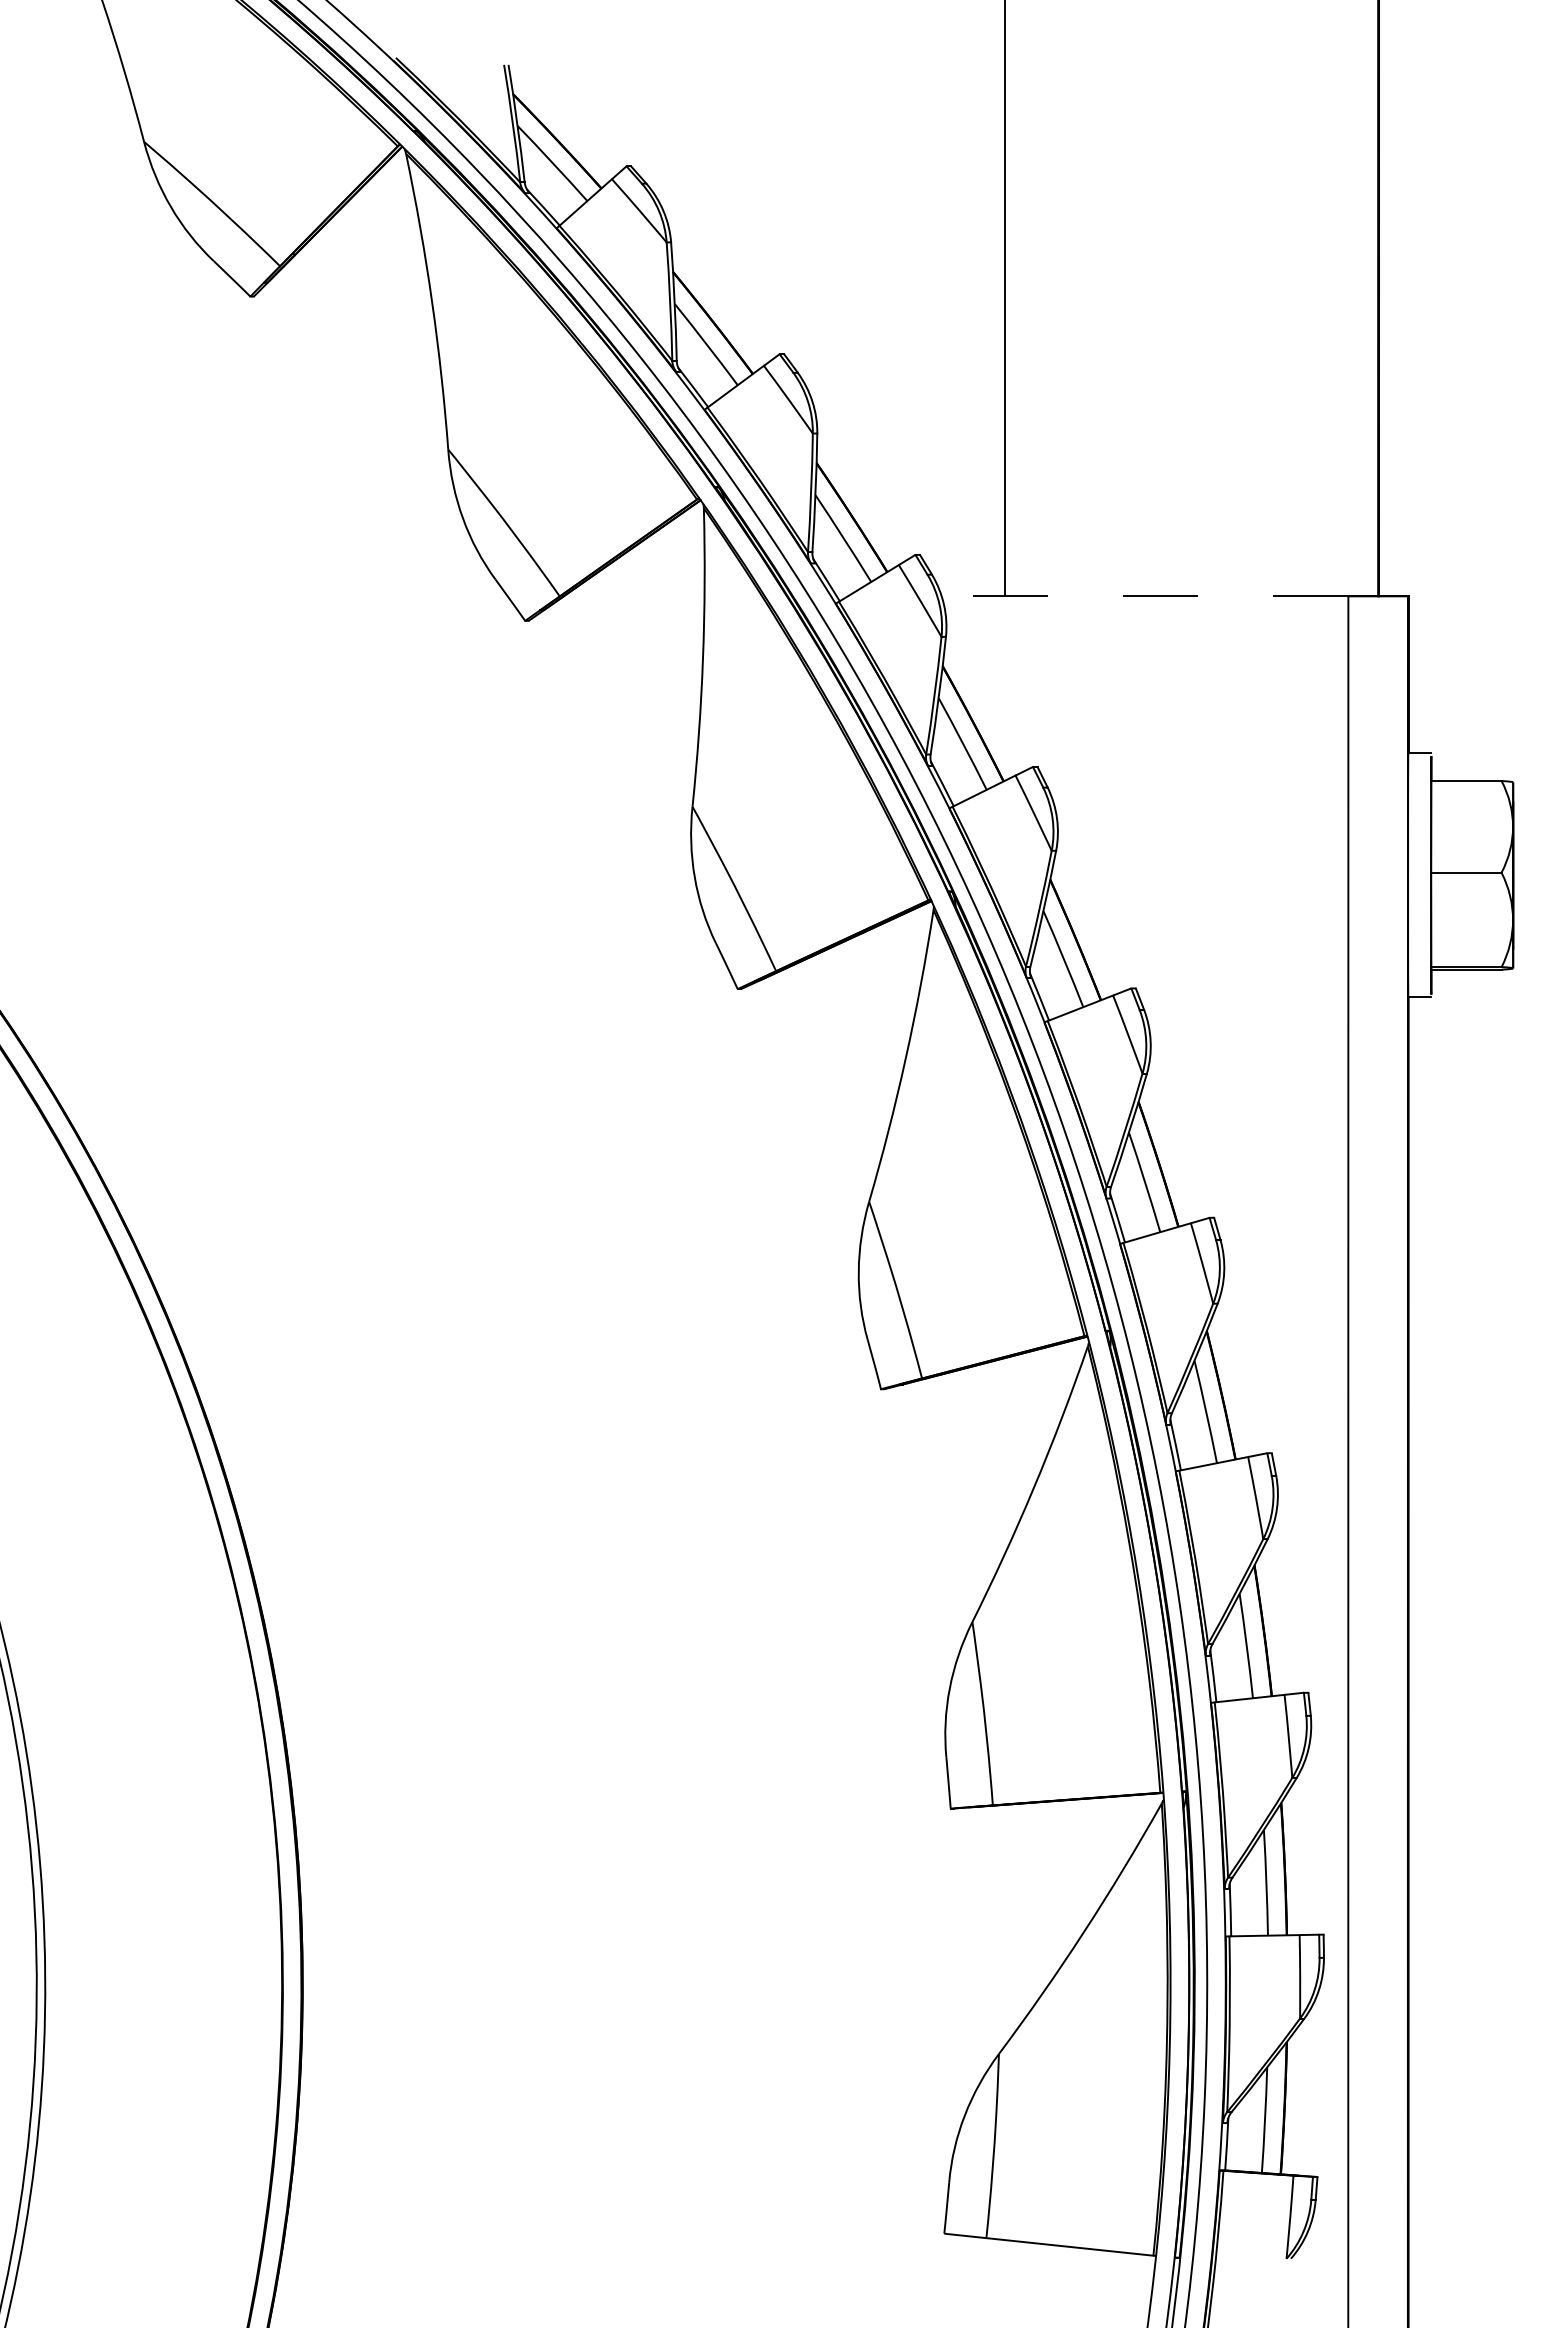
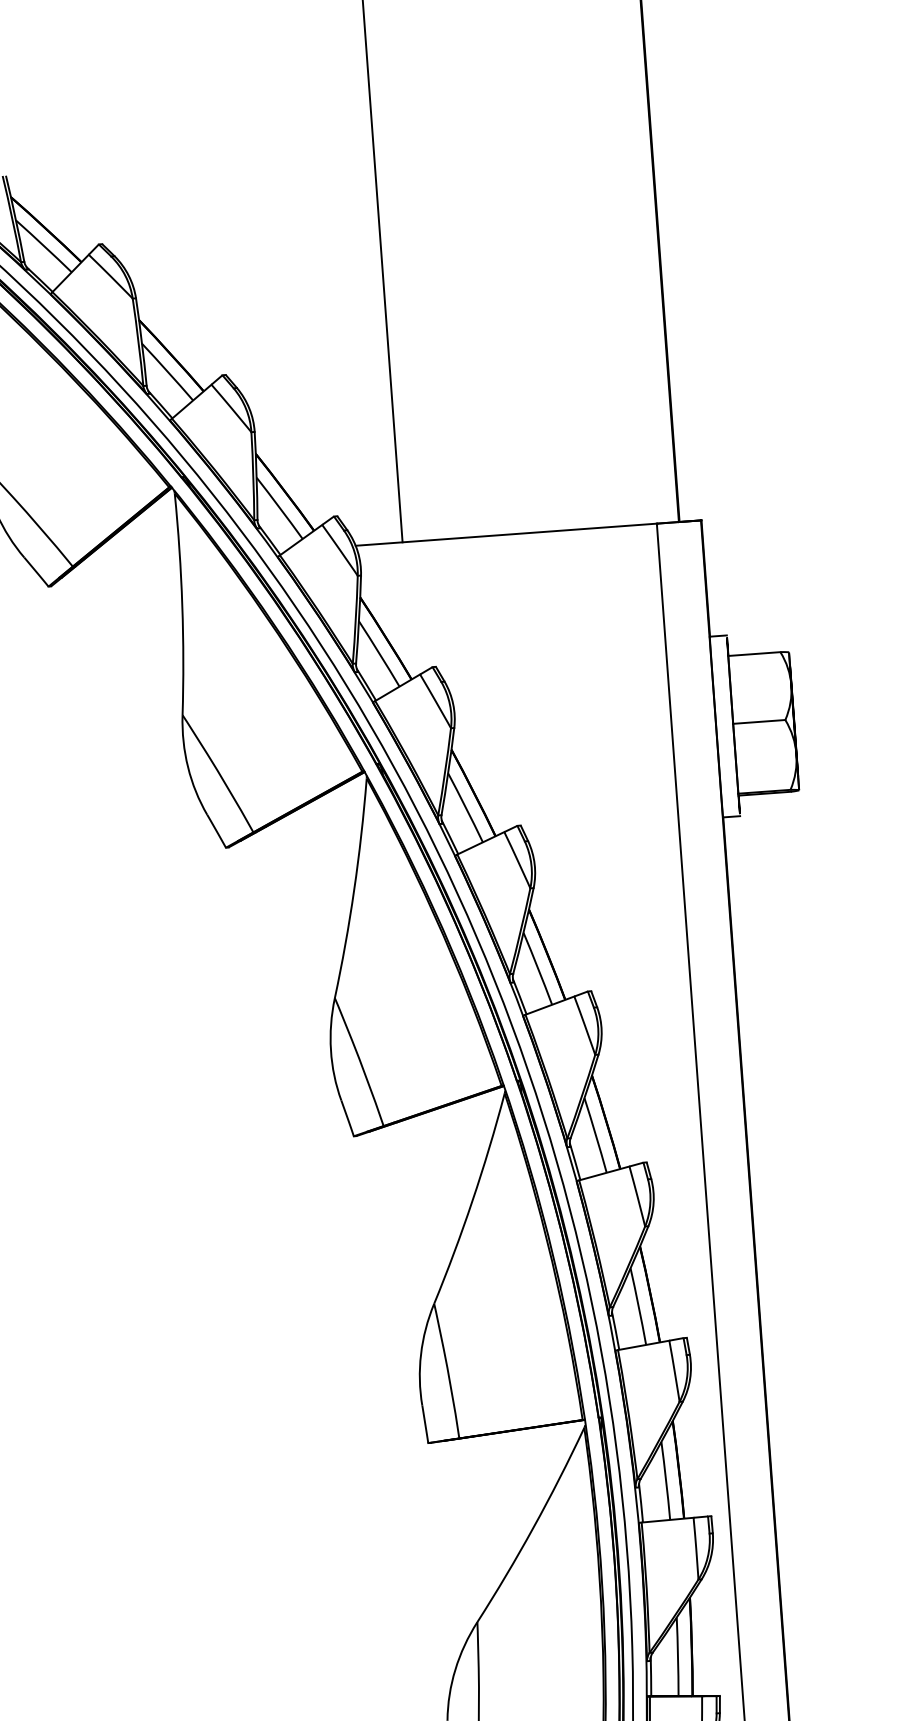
line: (1144, 596) -> (505, 534), dashed -> solid

